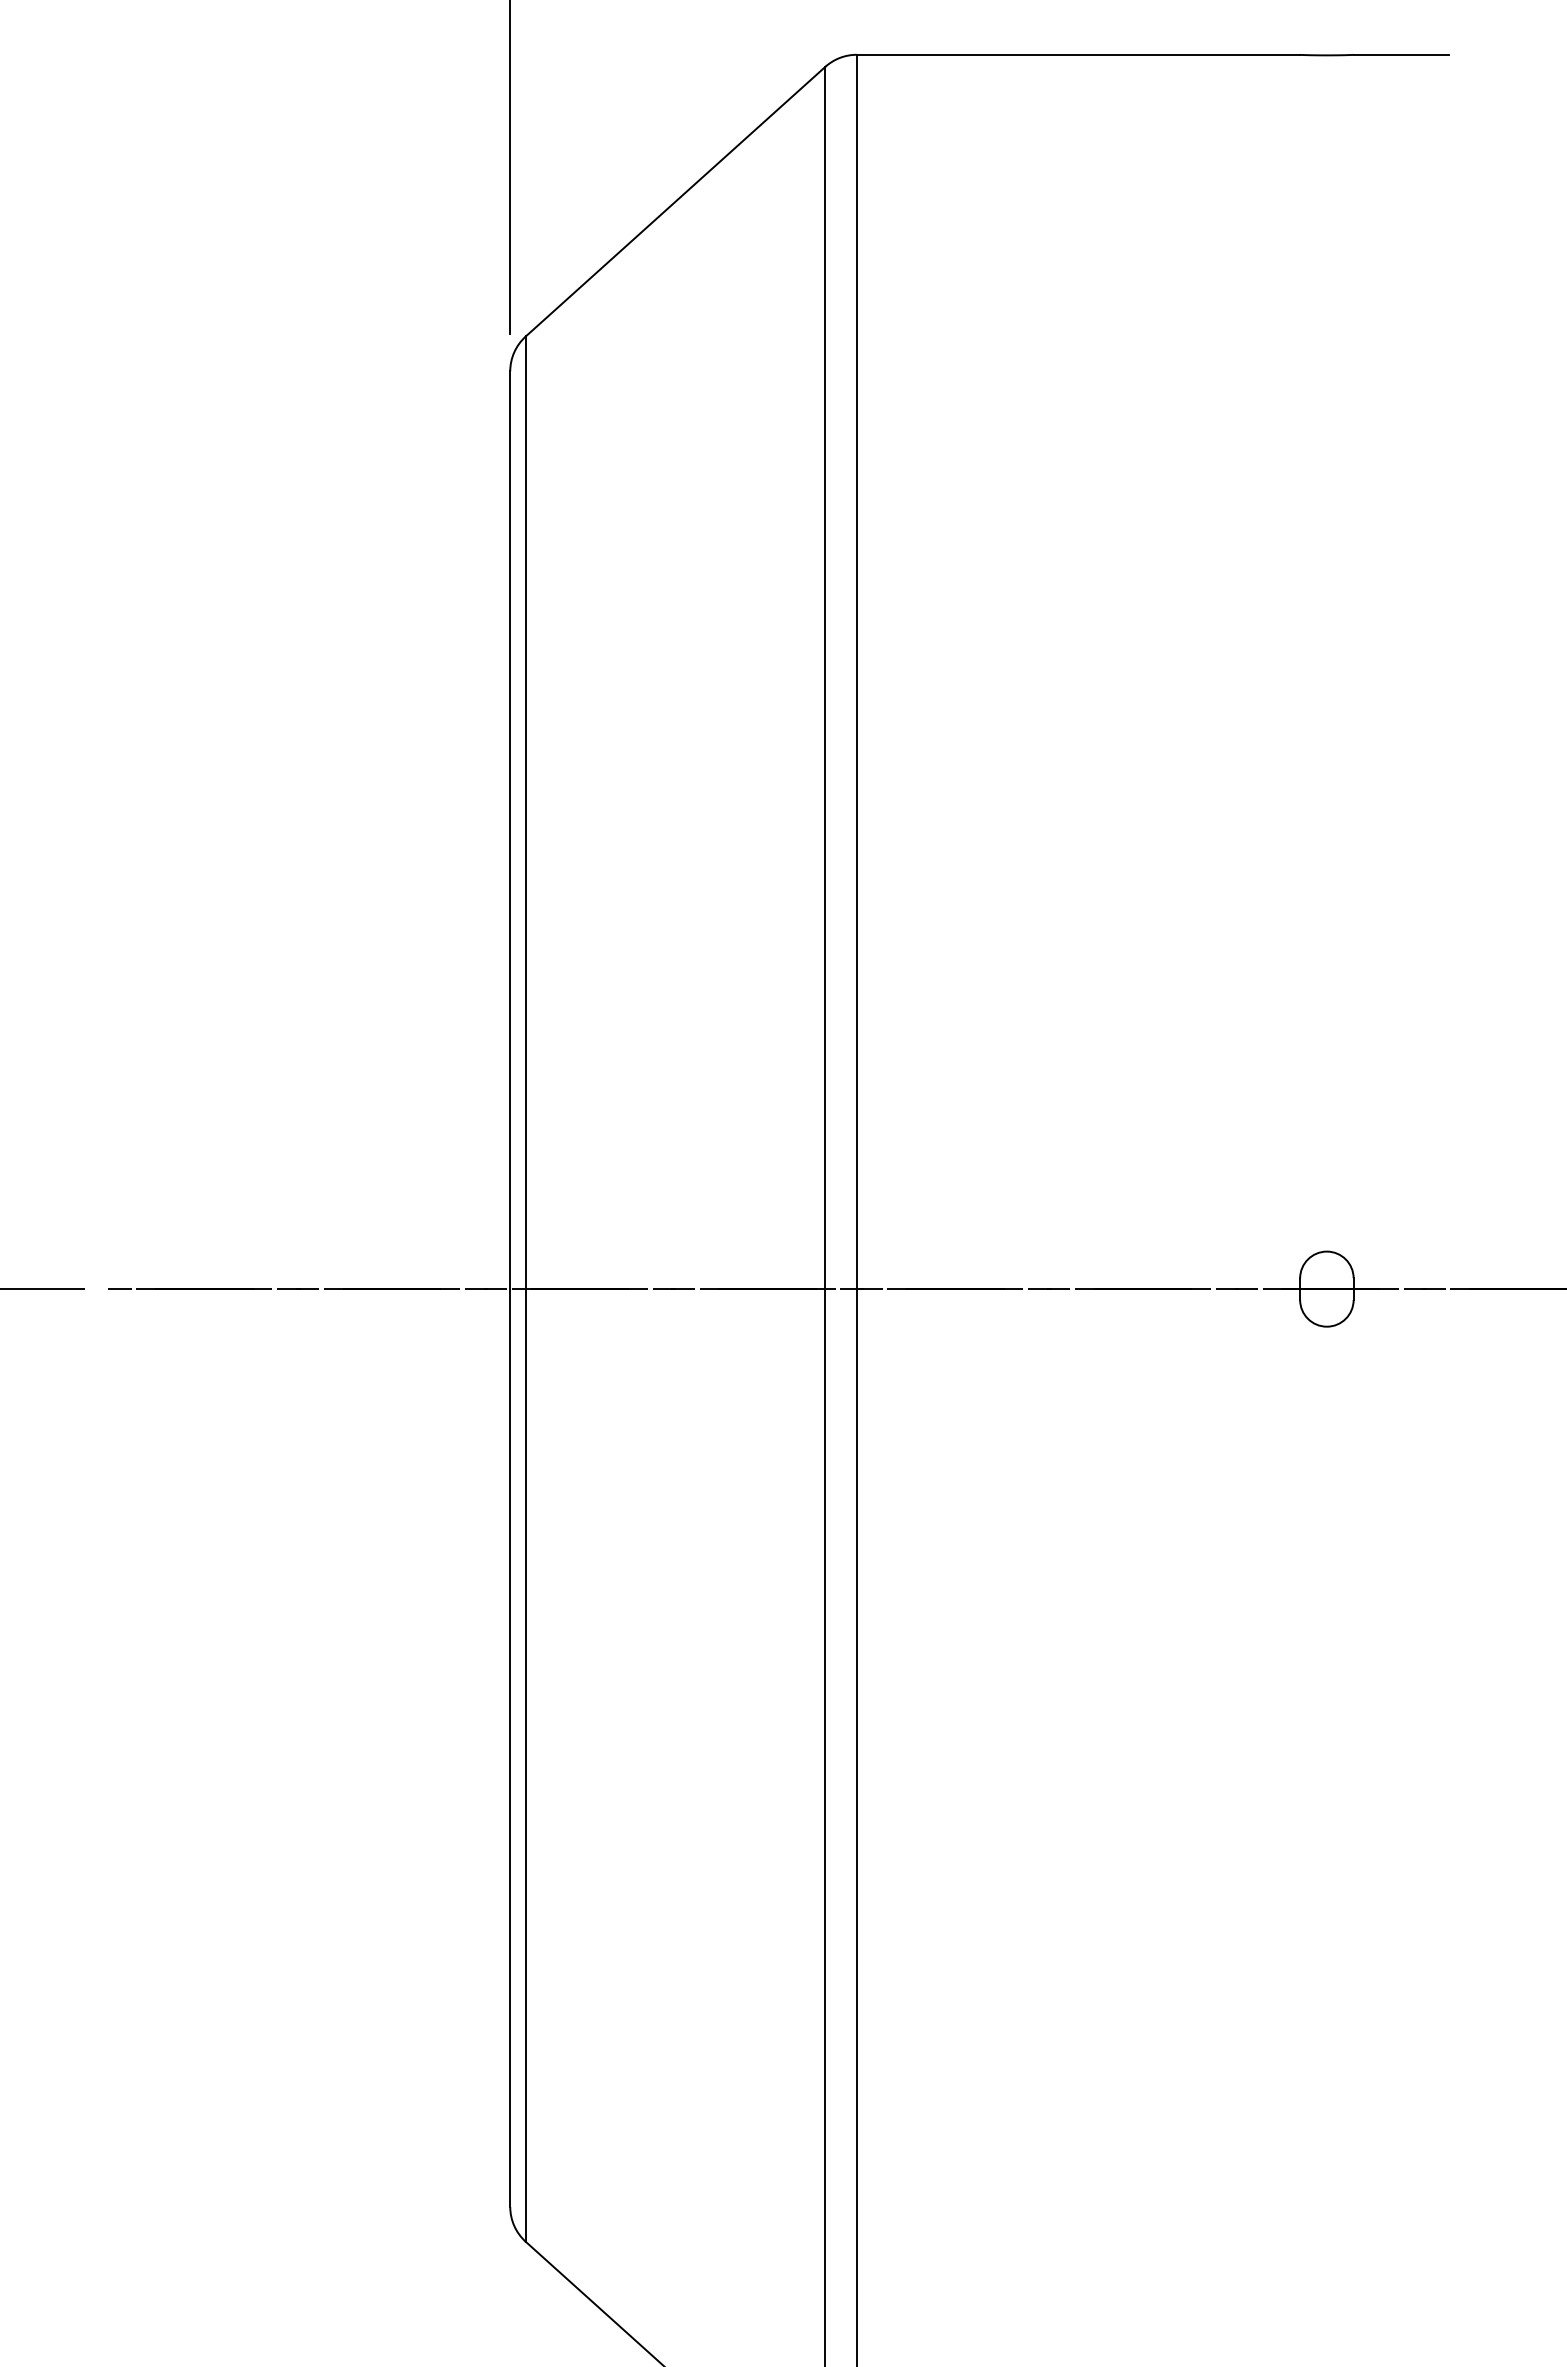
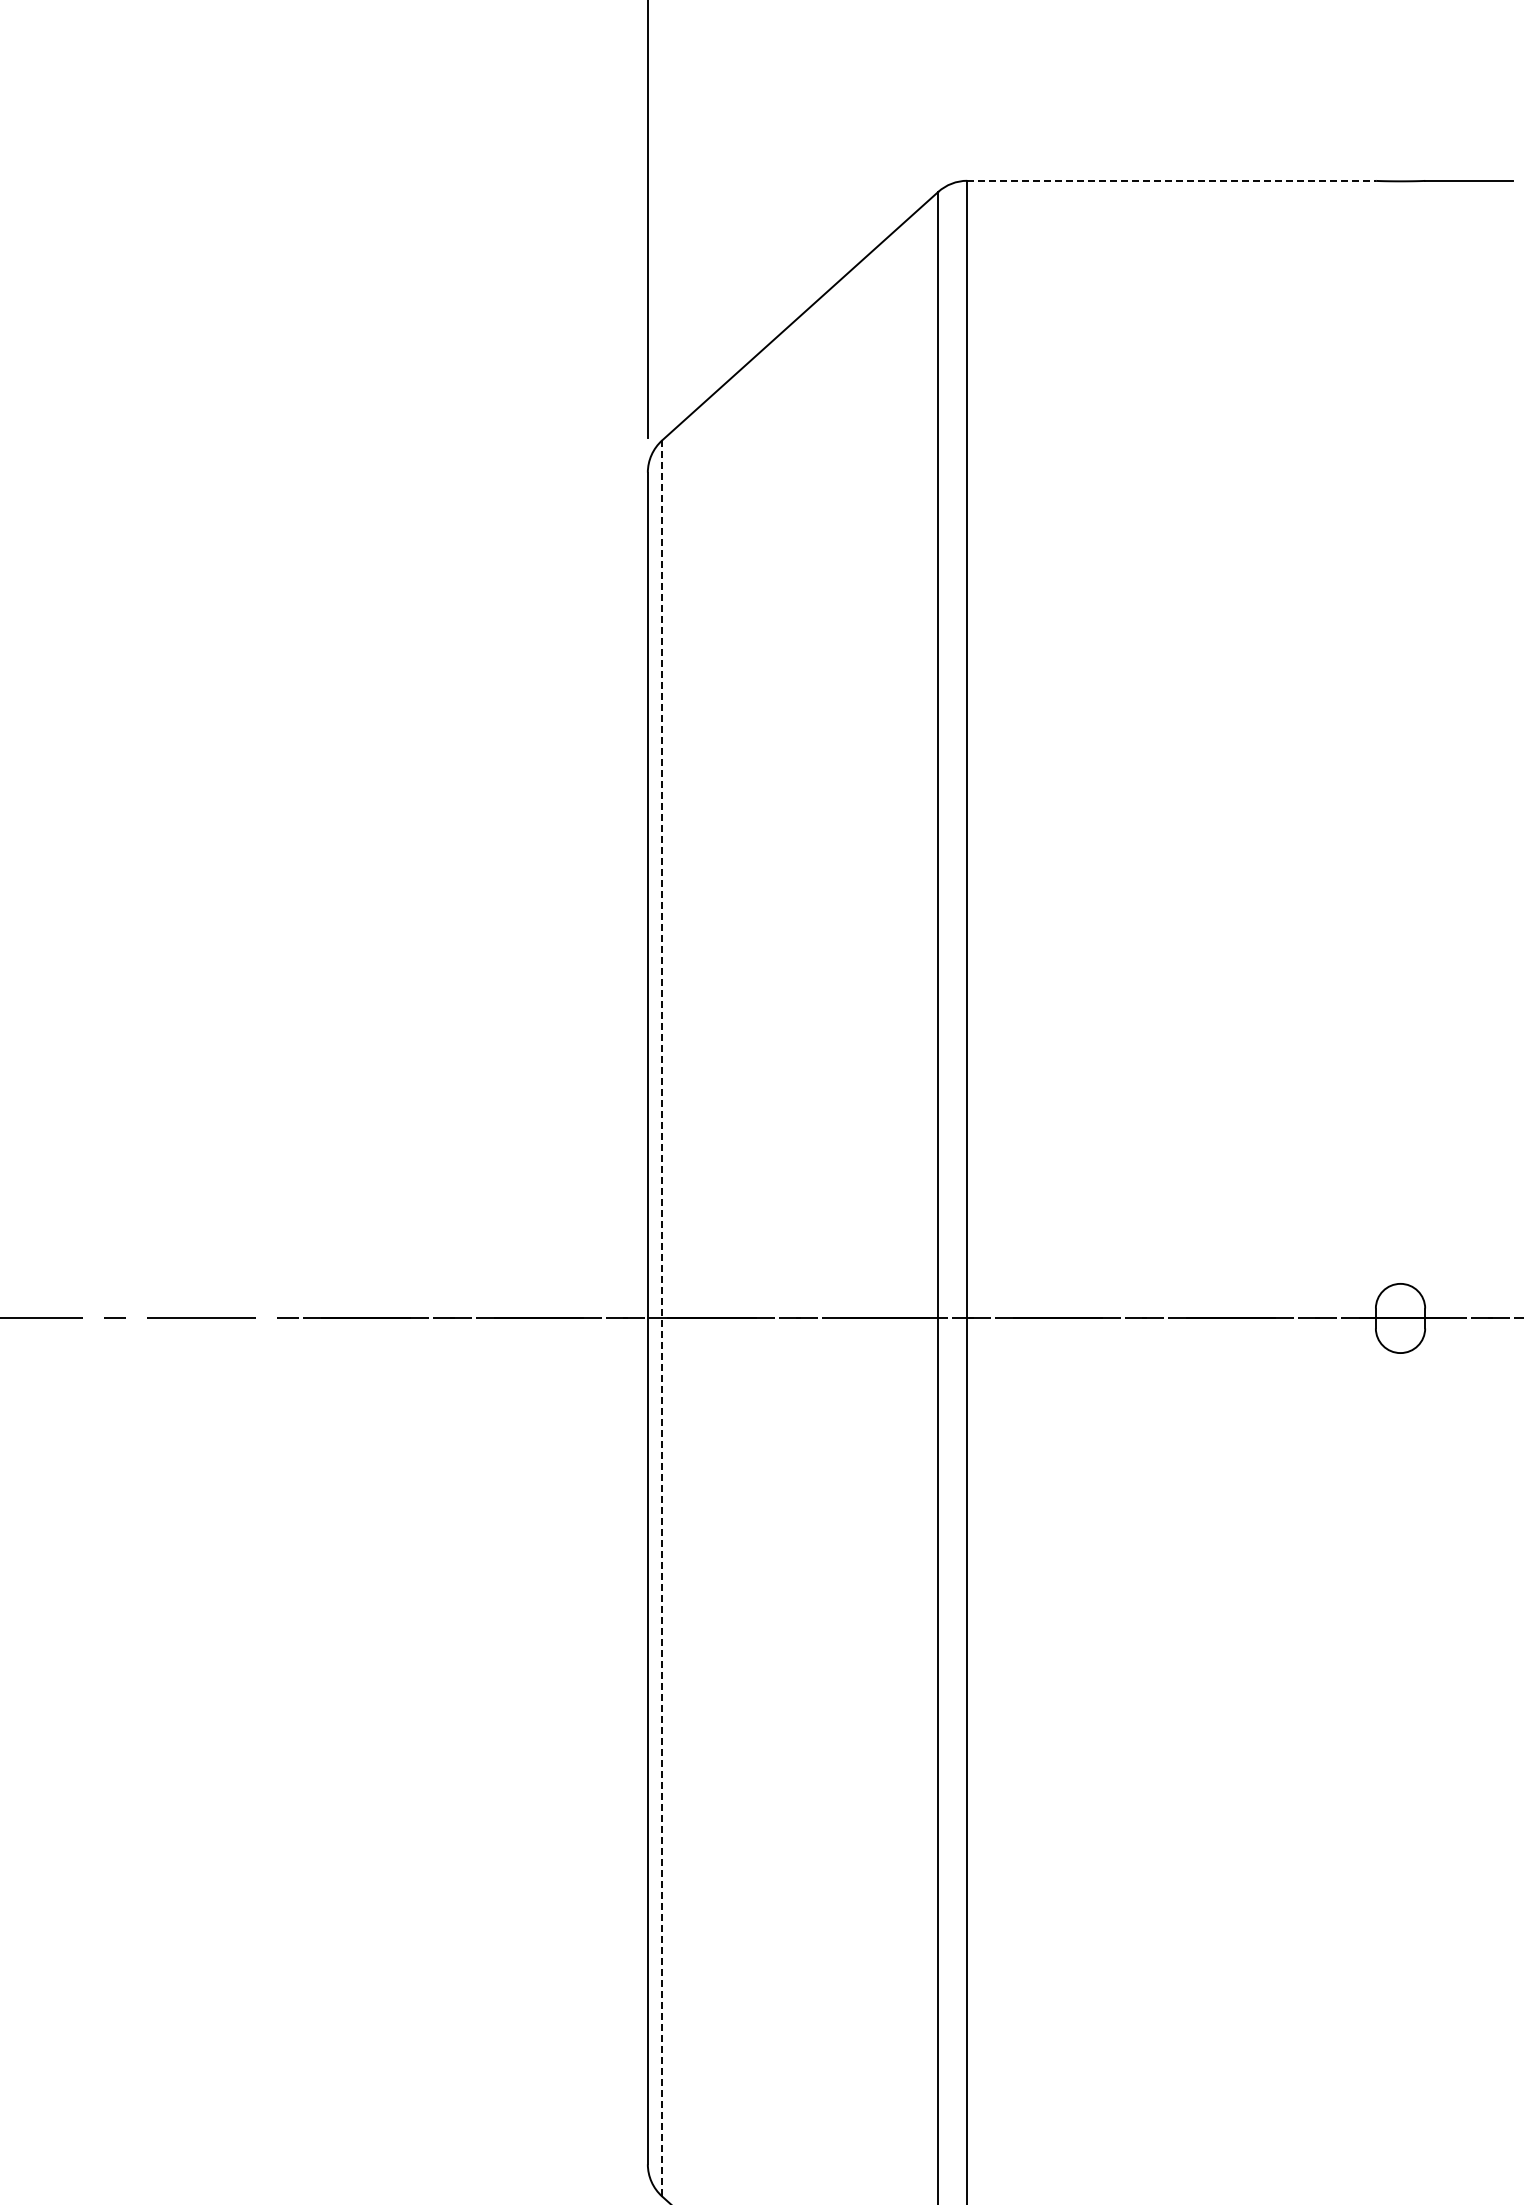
line: (1079, 54) -> (1172, 180), solid -> dashed
line: (526, 1288) -> (662, 1317), solid -> dashed

